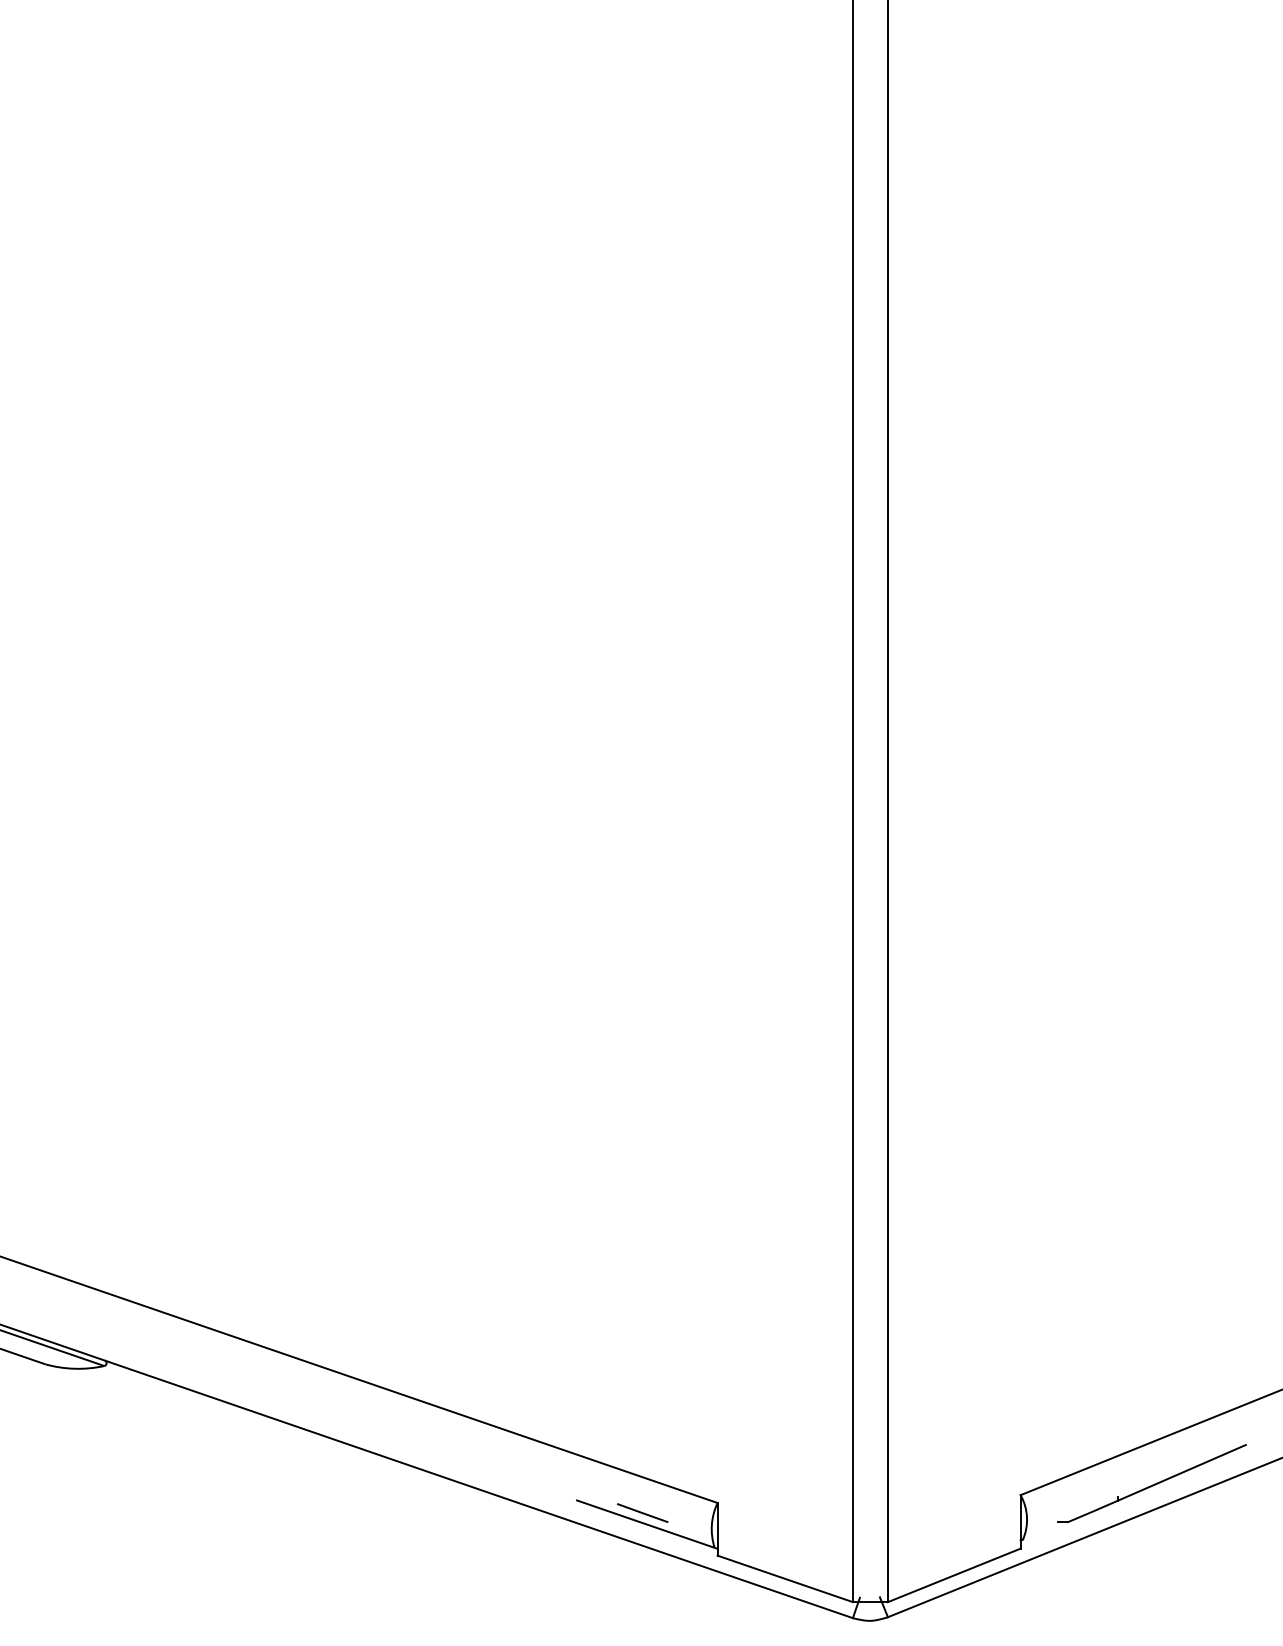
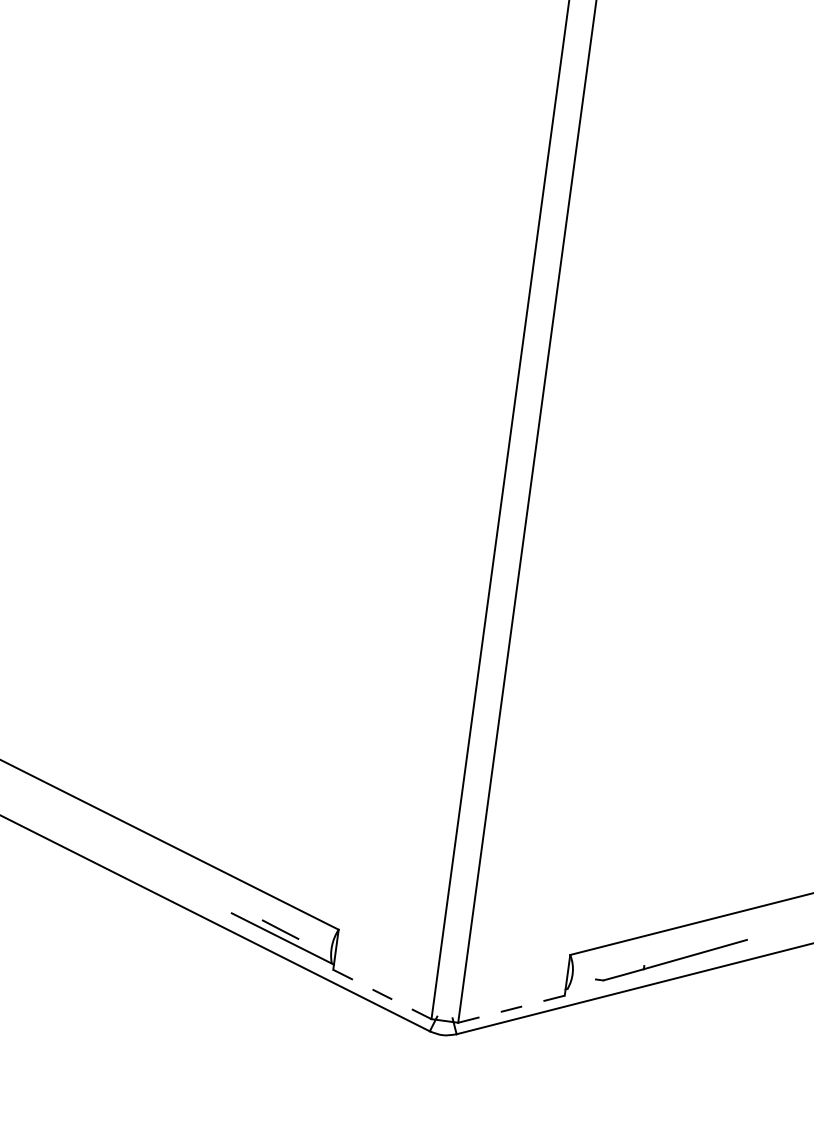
line: (954, 1575) -> (511, 1009), solid -> dashed
line: (785, 1578) -> (382, 994), solid -> dashed

